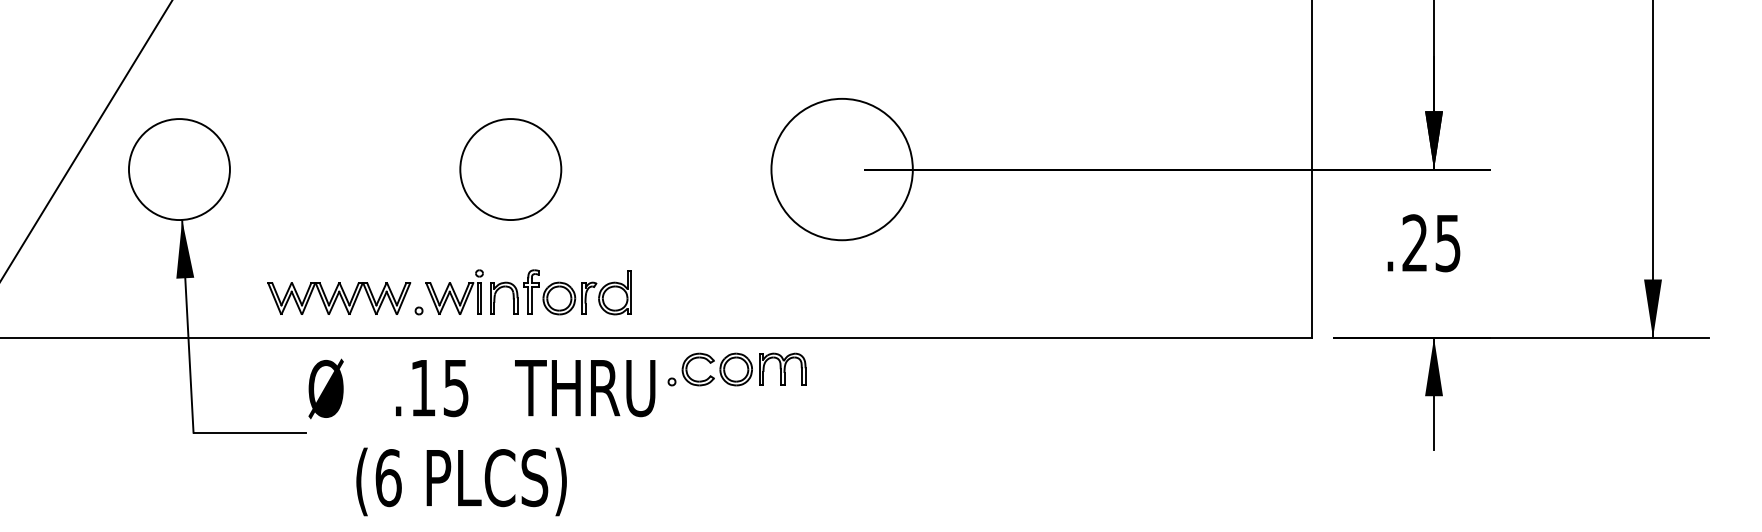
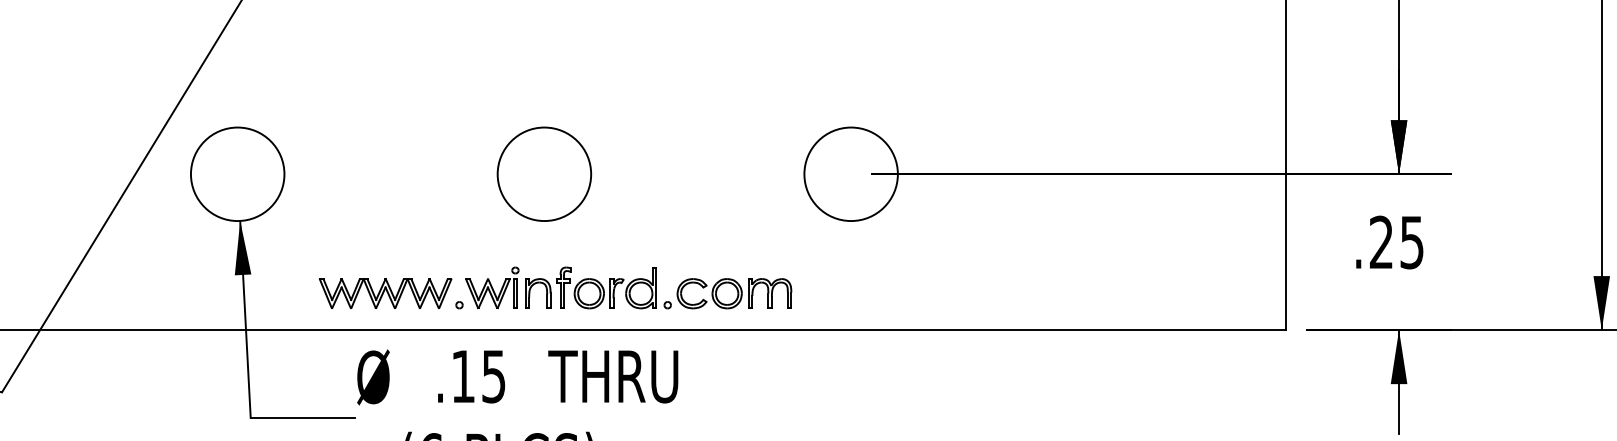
circle: (841, 169) -> (850, 174), size x0.71
part: (736, 369) -> (727, 293), moved

